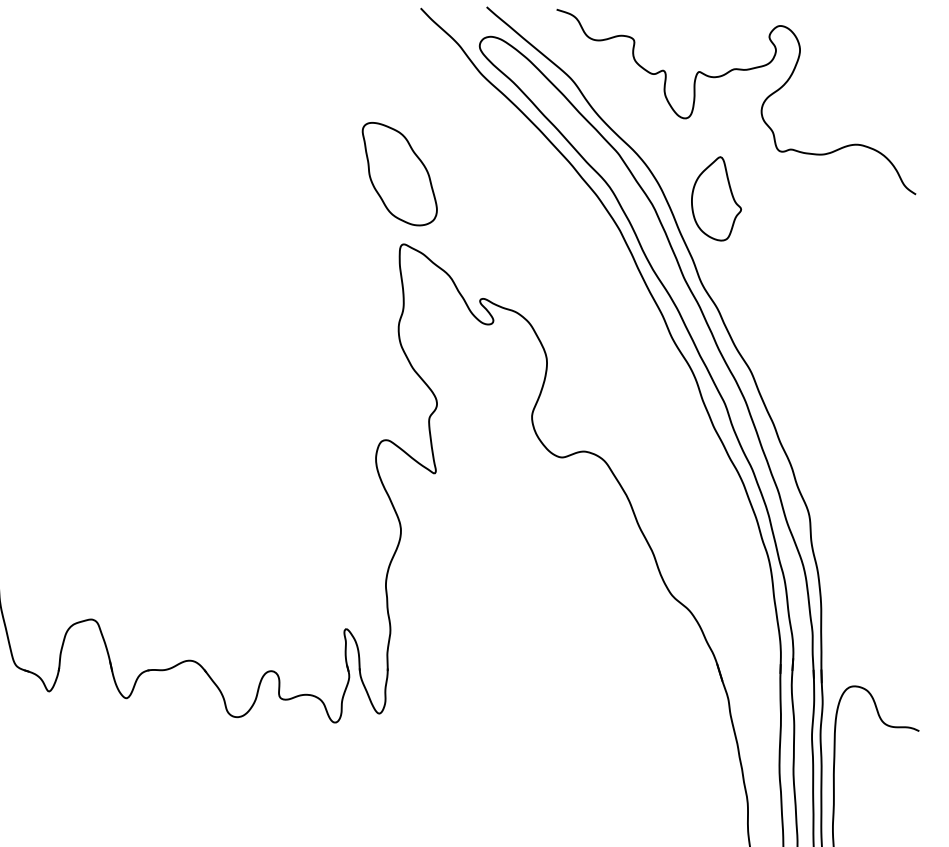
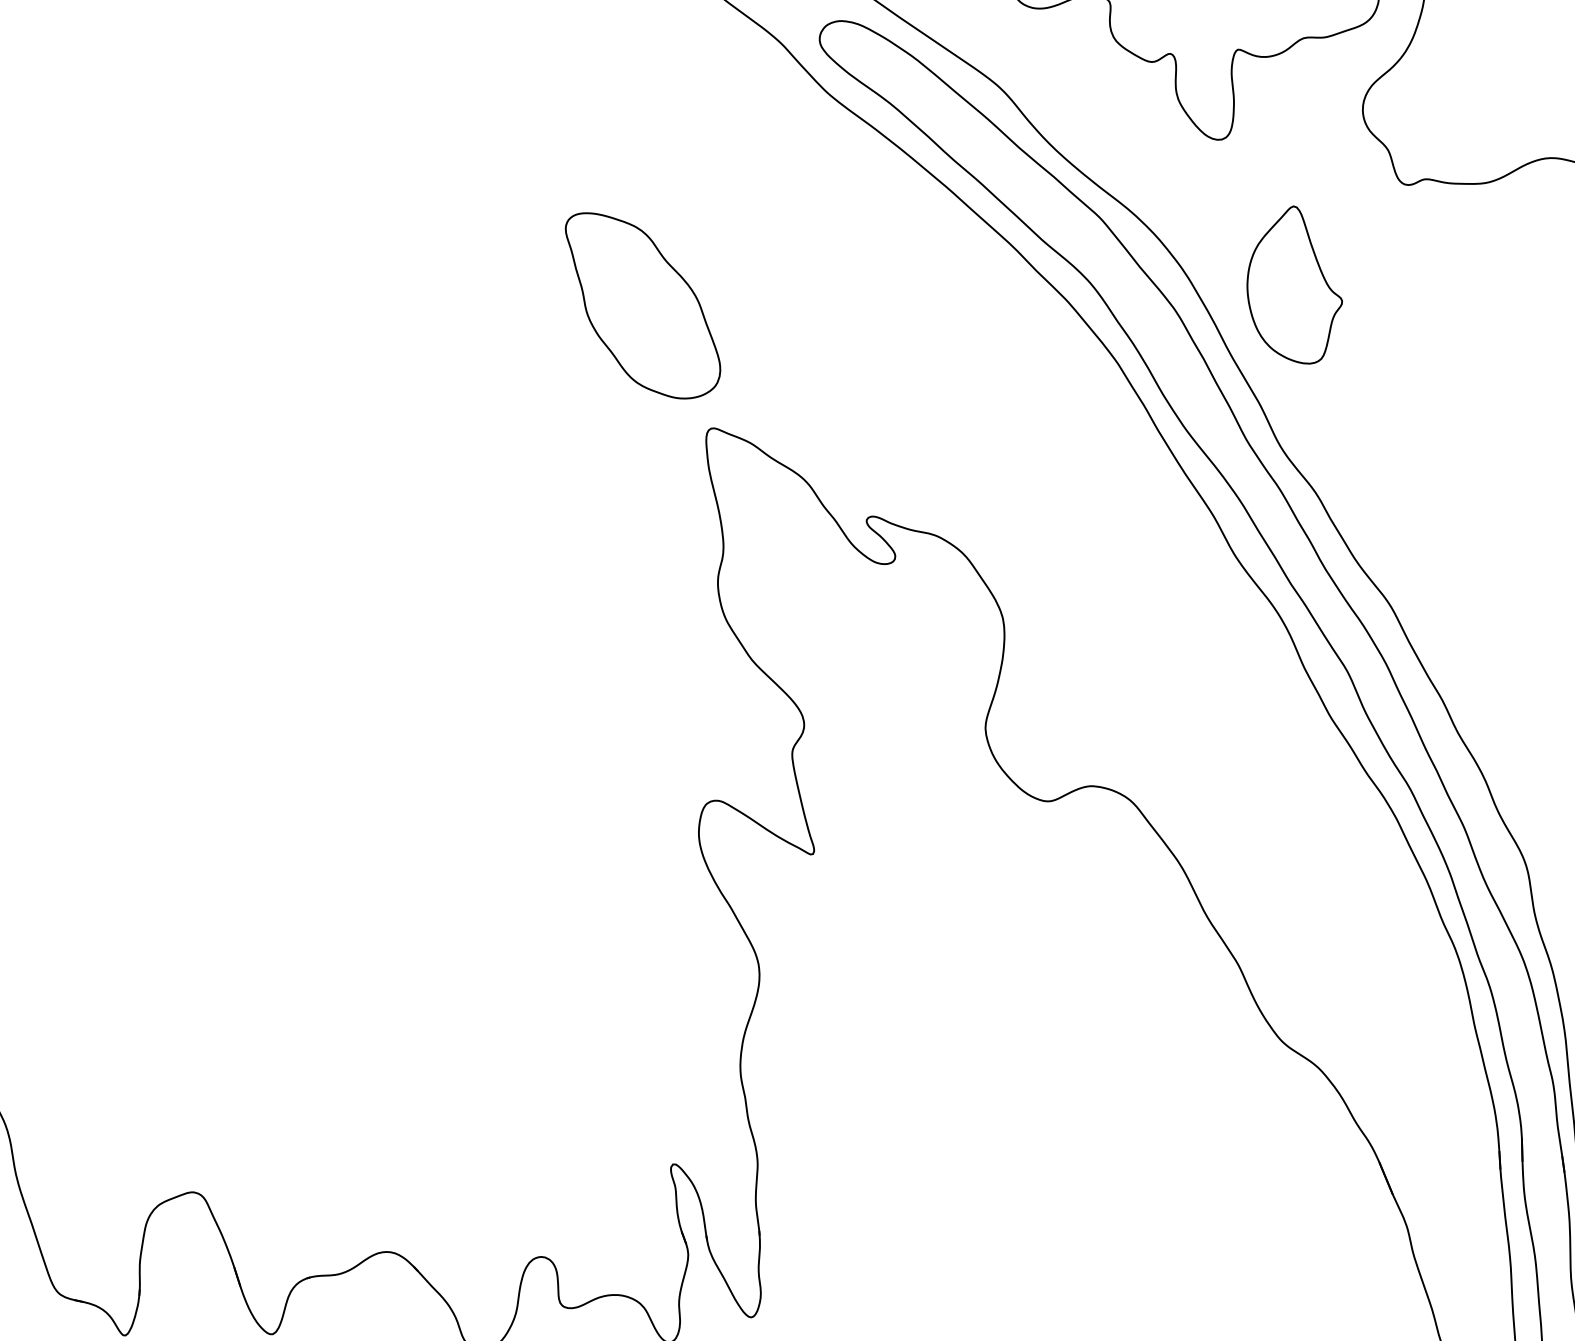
part: (399, 174) -> (643, 305), moved

